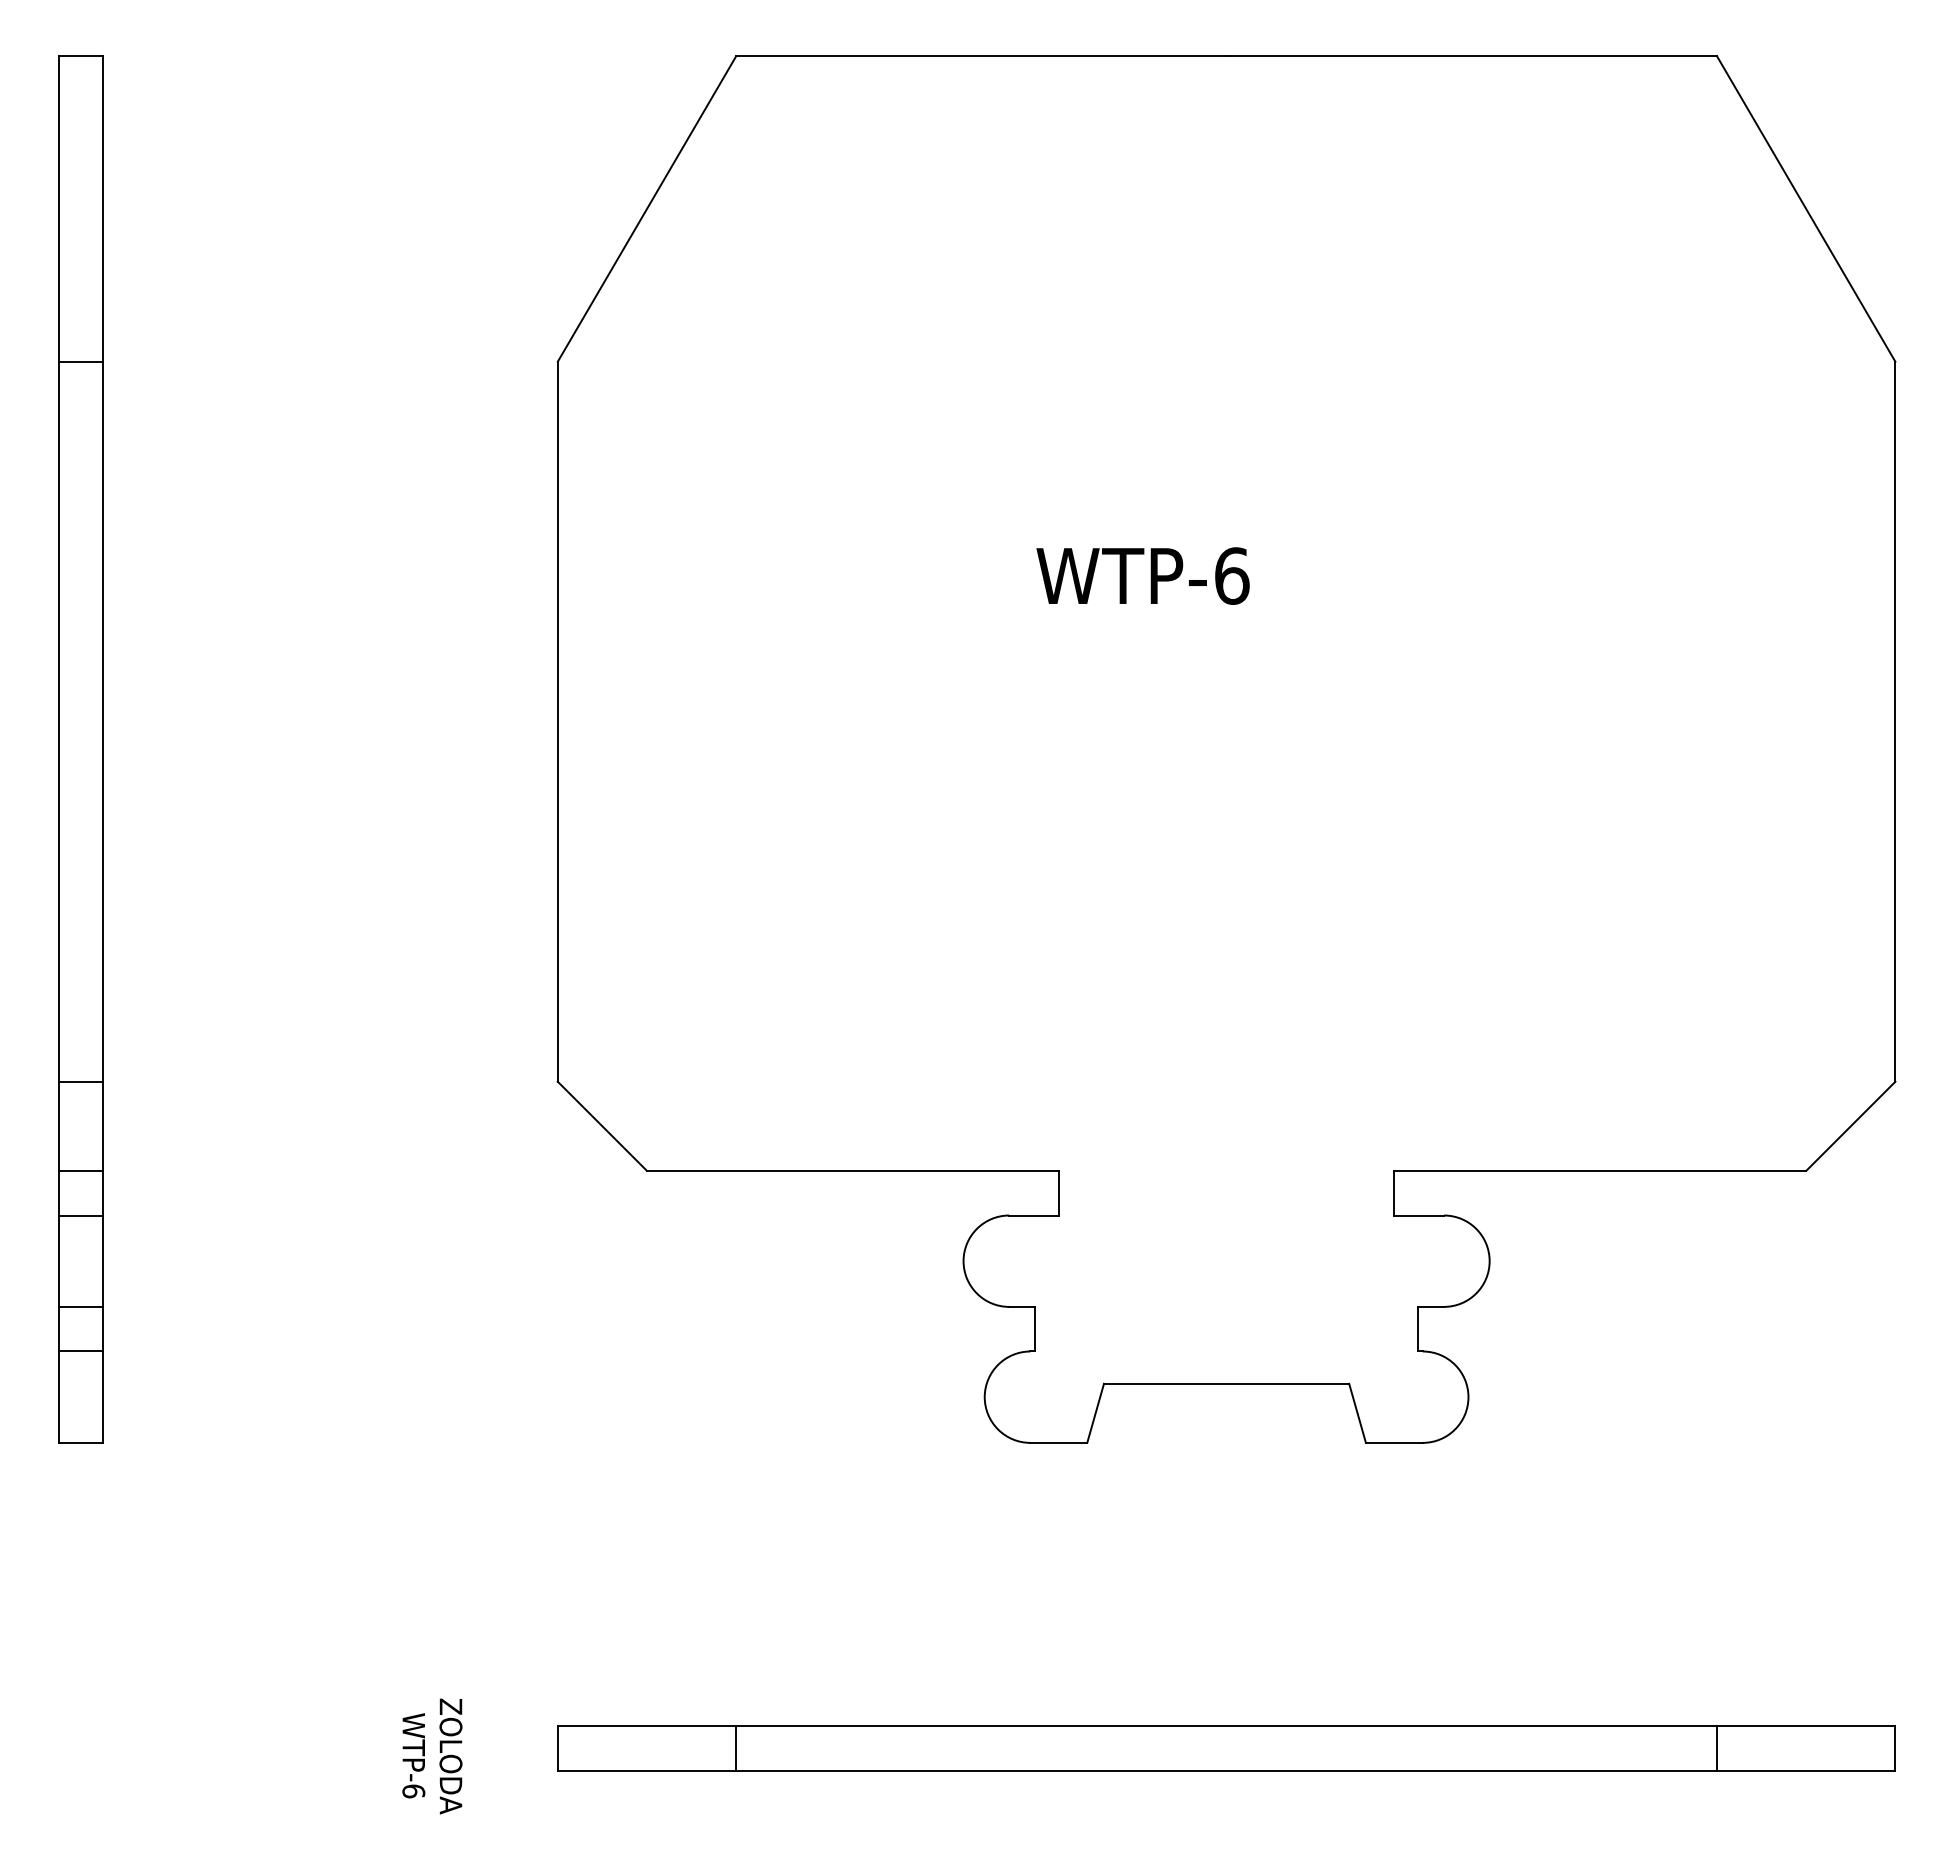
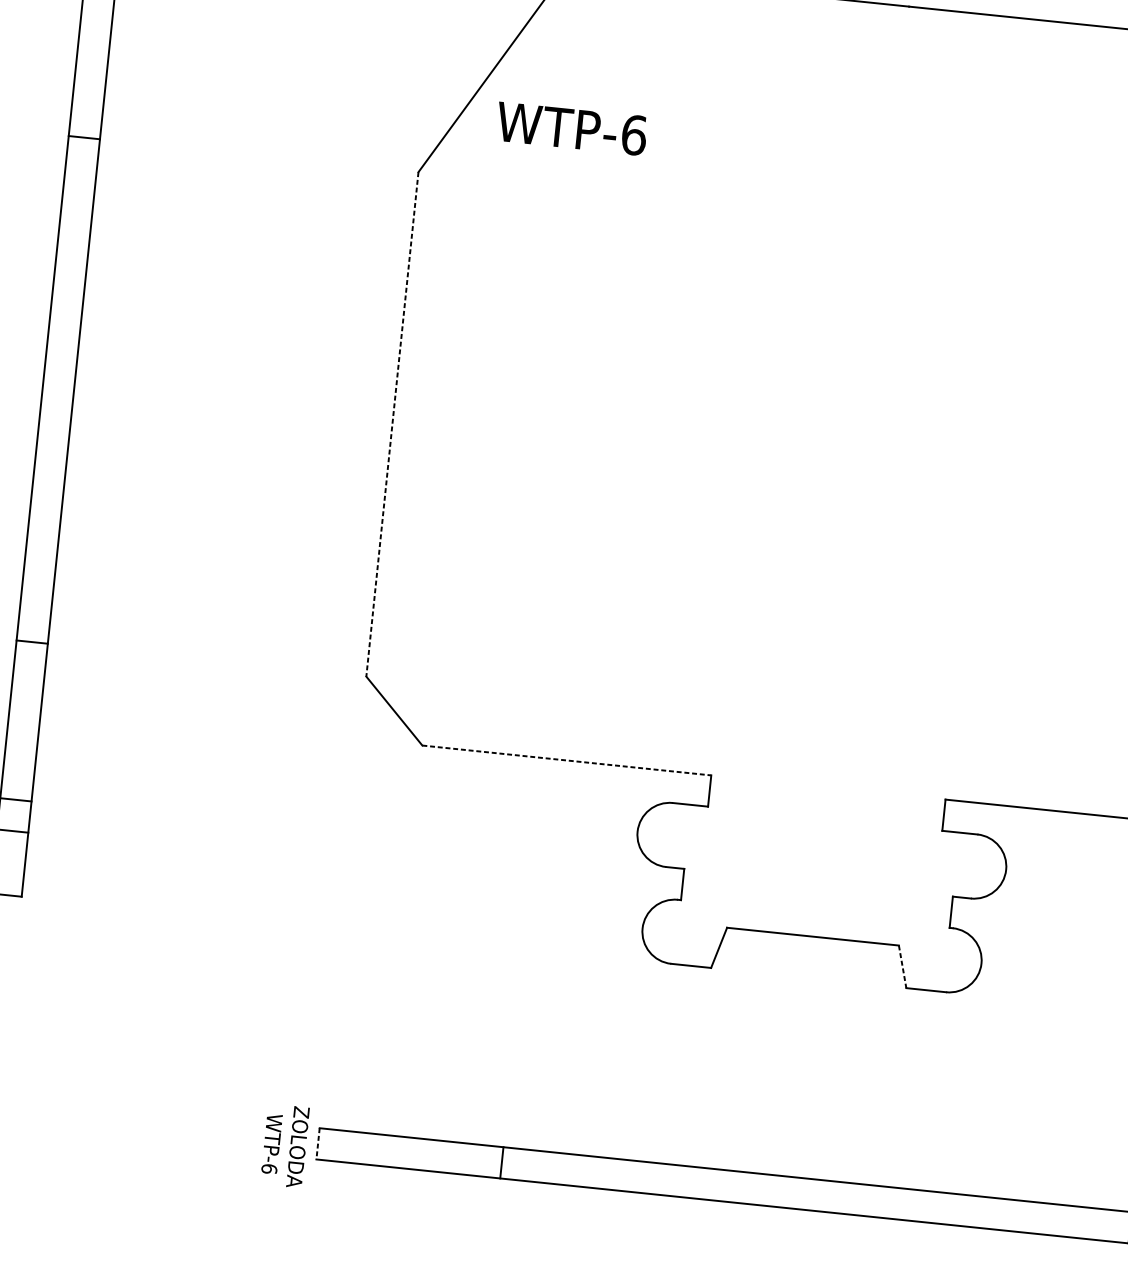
text: (1142, 575) -> (571, 128), moved
line: (557, 722) -> (392, 424), solid -> dashed
line: (80, 1170) -> (25, 704), removed
line: (853, 1170) -> (567, 760), solid -> dashed
line: (80, 1215) -> (22, 735), removed
line: (1357, 1413) -> (902, 966), solid -> dashed
line: (736, 1748) -> (502, 1162), moved
line: (557, 1749) -> (317, 1144), solid -> dashed
text: (432, 1756) -> (285, 1145), moved

